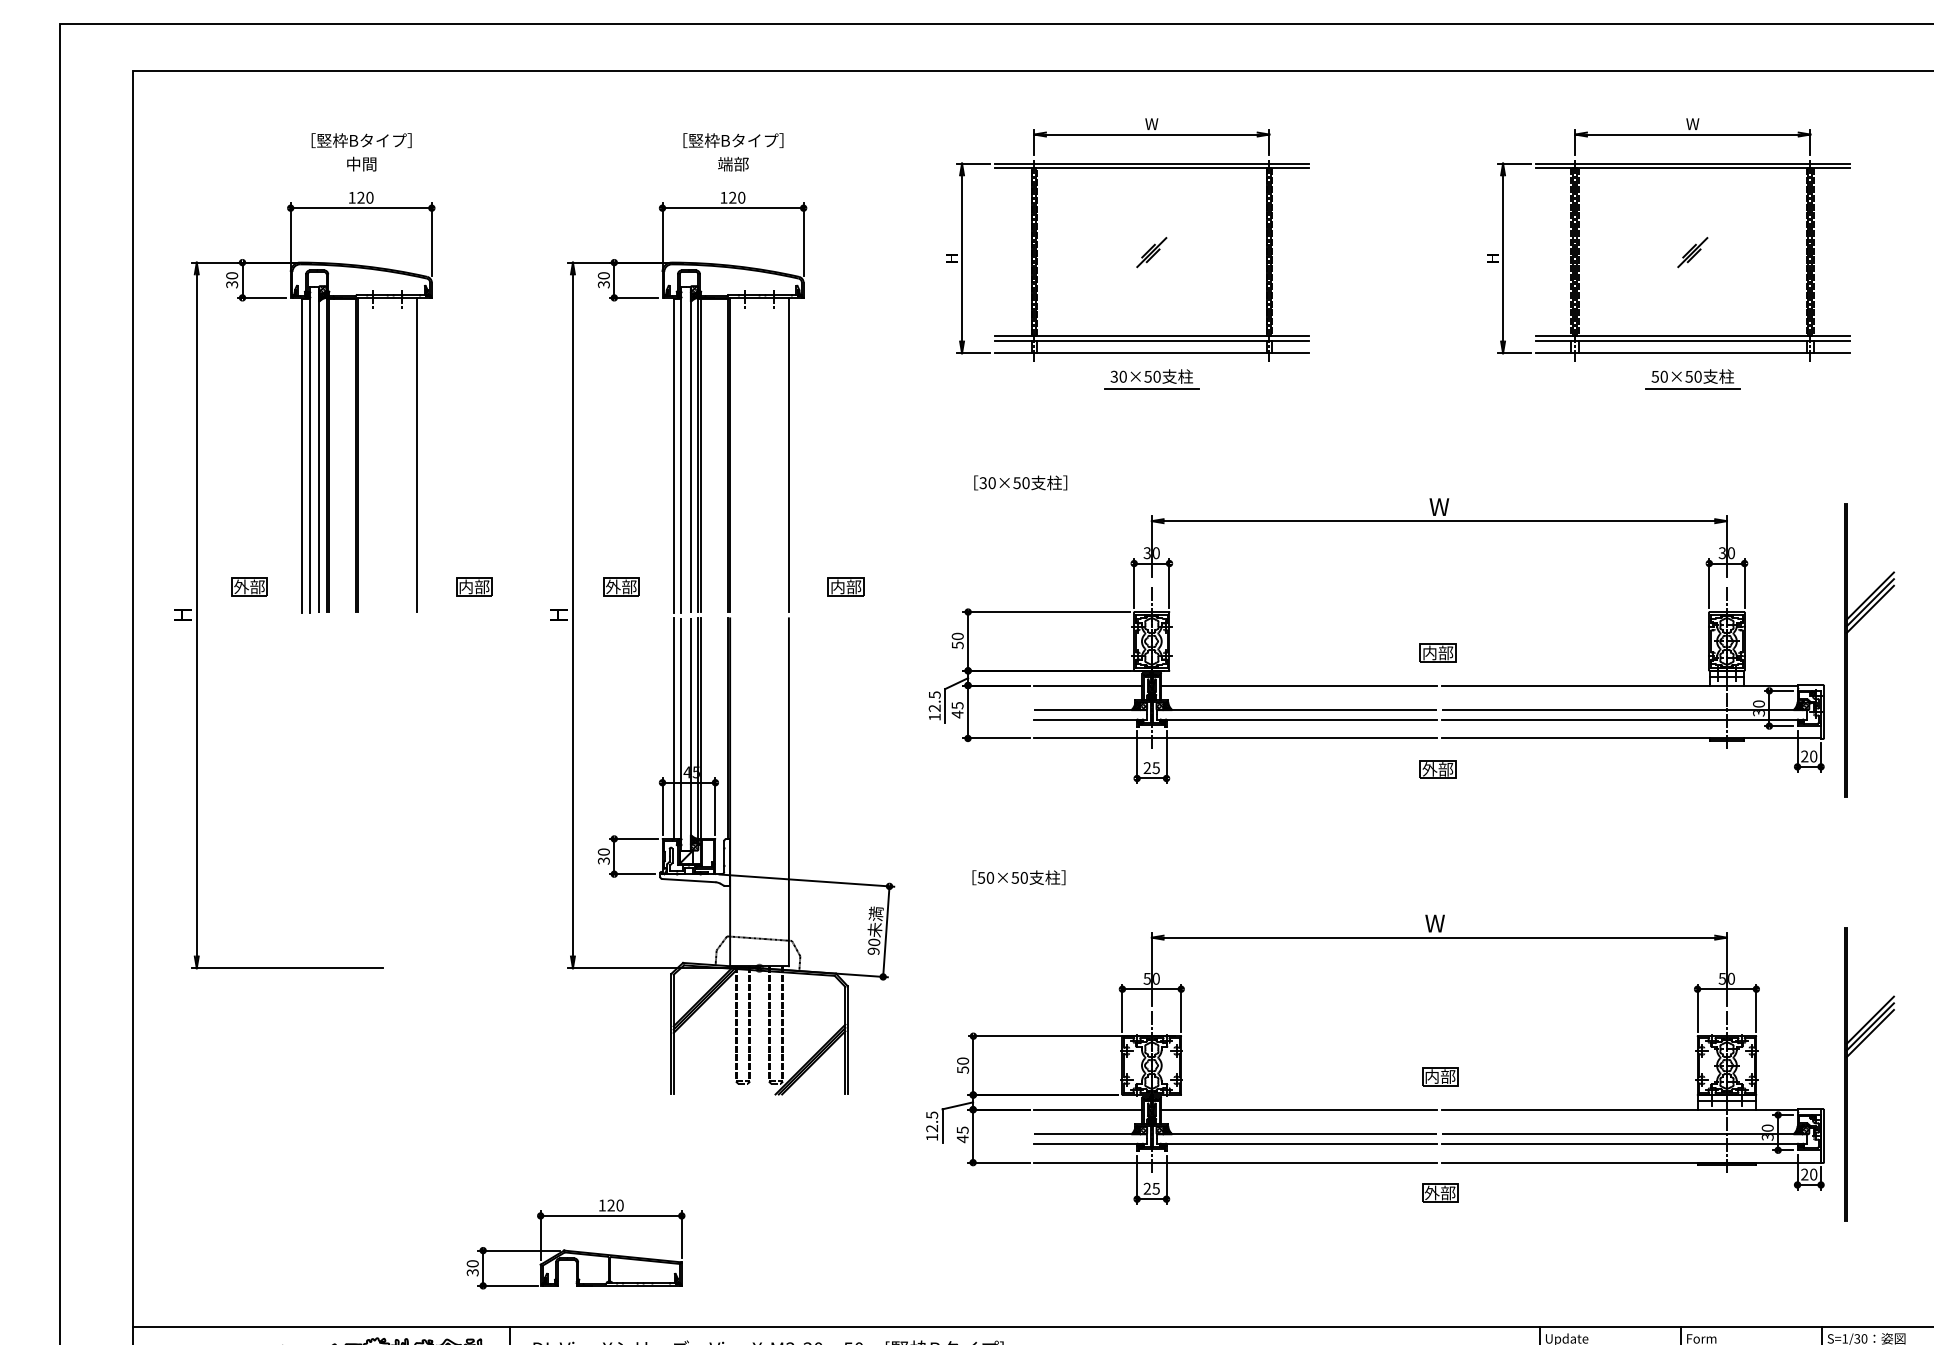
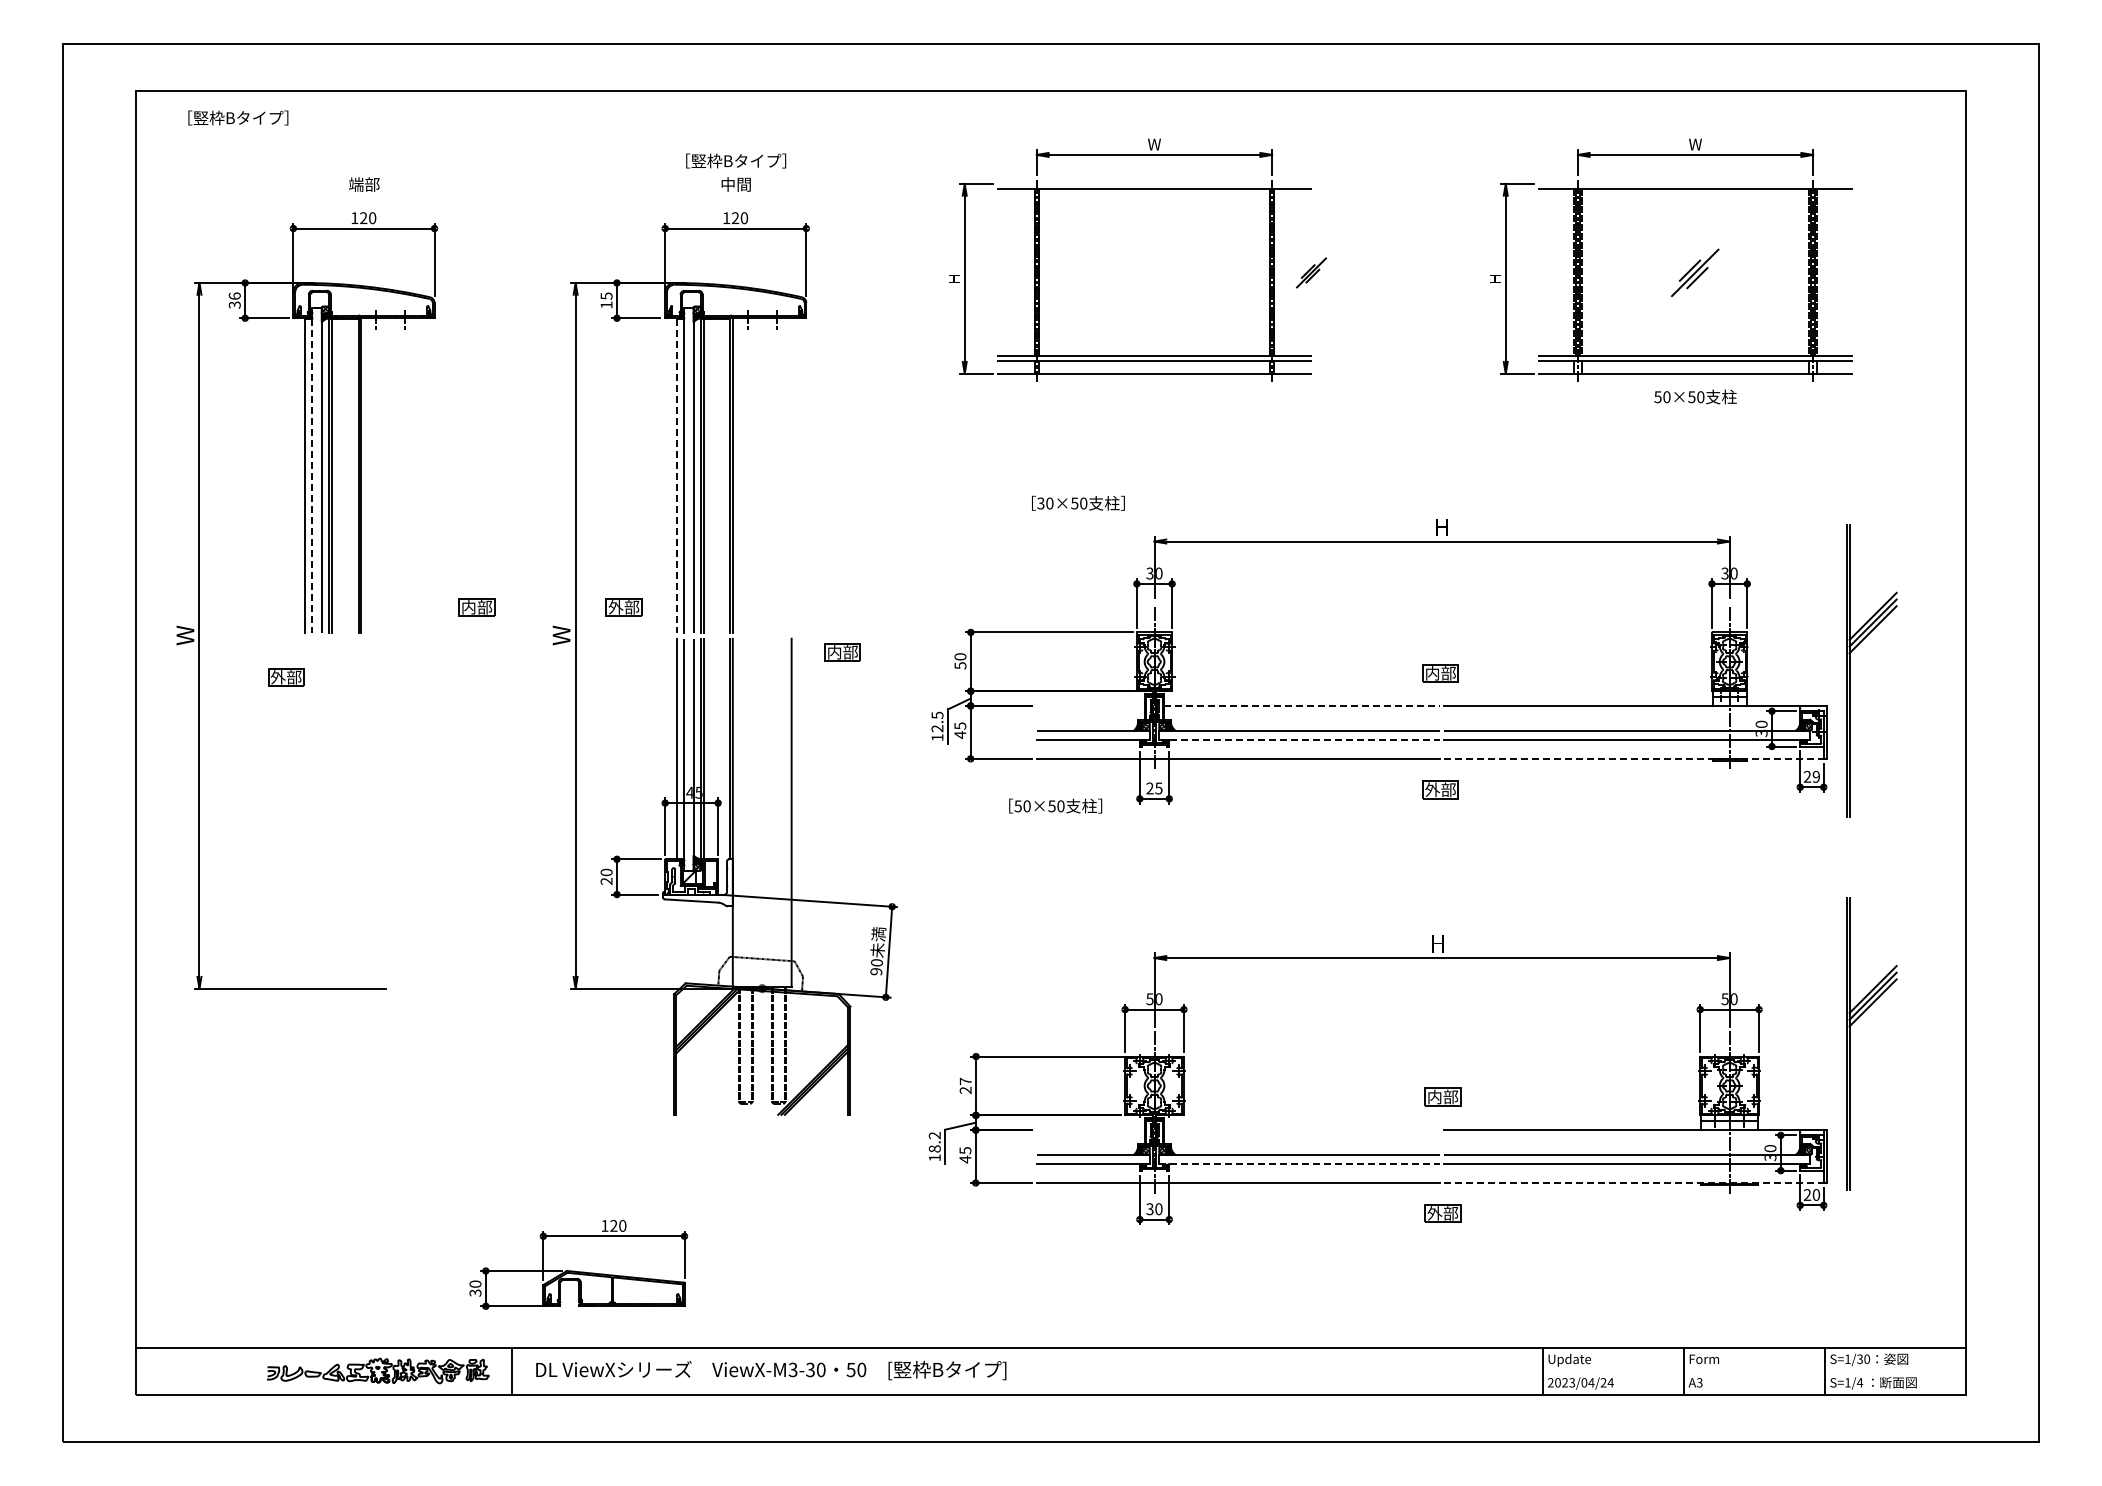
text: (361, 140) -> (238, 117), moved
line: (1151, 163) -> (1154, 183), removed
line: (1692, 163) -> (1695, 183), removed
text: (361, 164) -> (364, 184), 中間 -> 端部
text: (732, 164) -> (735, 184), 端部 -> 中間
part: (1151, 252) -> (1311, 272), moved
part: (1692, 252) -> (1695, 272), size x1.6
text: (231, 275) -> (234, 295), 30 -> 36
text: (603, 280) -> (606, 300), 30 -> 15
part: (1151, 379) -> (1154, 399), removed
line: (1692, 388) -> (1695, 408), removed
line: (309, 450) -> (312, 470), solid -> dashed
line: (416, 455) -> (419, 475), removed
line: (788, 455) -> (791, 475), removed
line: (673, 456) -> (676, 476), solid -> dashed
text: (1020, 482) -> (1078, 502), moved
text: (1438, 507) -> (1441, 527), W -> H
part: (249, 587) -> (286, 677), moved
part: (845, 587) -> (842, 652), moved
text: (182, 615) -> (185, 635), H -> W
text: (558, 615) -> (561, 635), H -> W
line: (1087, 685) -> (1090, 705), removed
line: (1298, 685) -> (1301, 705), solid -> dashed
line: (1296, 719) -> (1299, 739), solid -> dashed
line: (1631, 738) -> (1634, 758), solid -> dashed
text: (1812, 756) -> (1815, 776), 20 -> 29
text: (603, 860) -> (606, 880), 30 -> 20
text: (1018, 877) -> (1055, 805), moved
text: (1434, 923) -> (1437, 943), W -> H
text: (962, 1065) -> (965, 1085), 50 -> 27
part: (1847, 1074) -> (1850, 1043), moved
line: (1087, 1110) -> (1090, 1130), removed
line: (1298, 1110) -> (1301, 1130), removed
text: (931, 1122) -> (934, 1142), 12.5 -> 18.2
line: (1296, 1144) -> (1299, 1164), solid -> dashed
line: (1631, 1163) -> (1634, 1183), solid -> dashed
text: (1151, 1189) -> (1154, 1209), 25 -> 30

